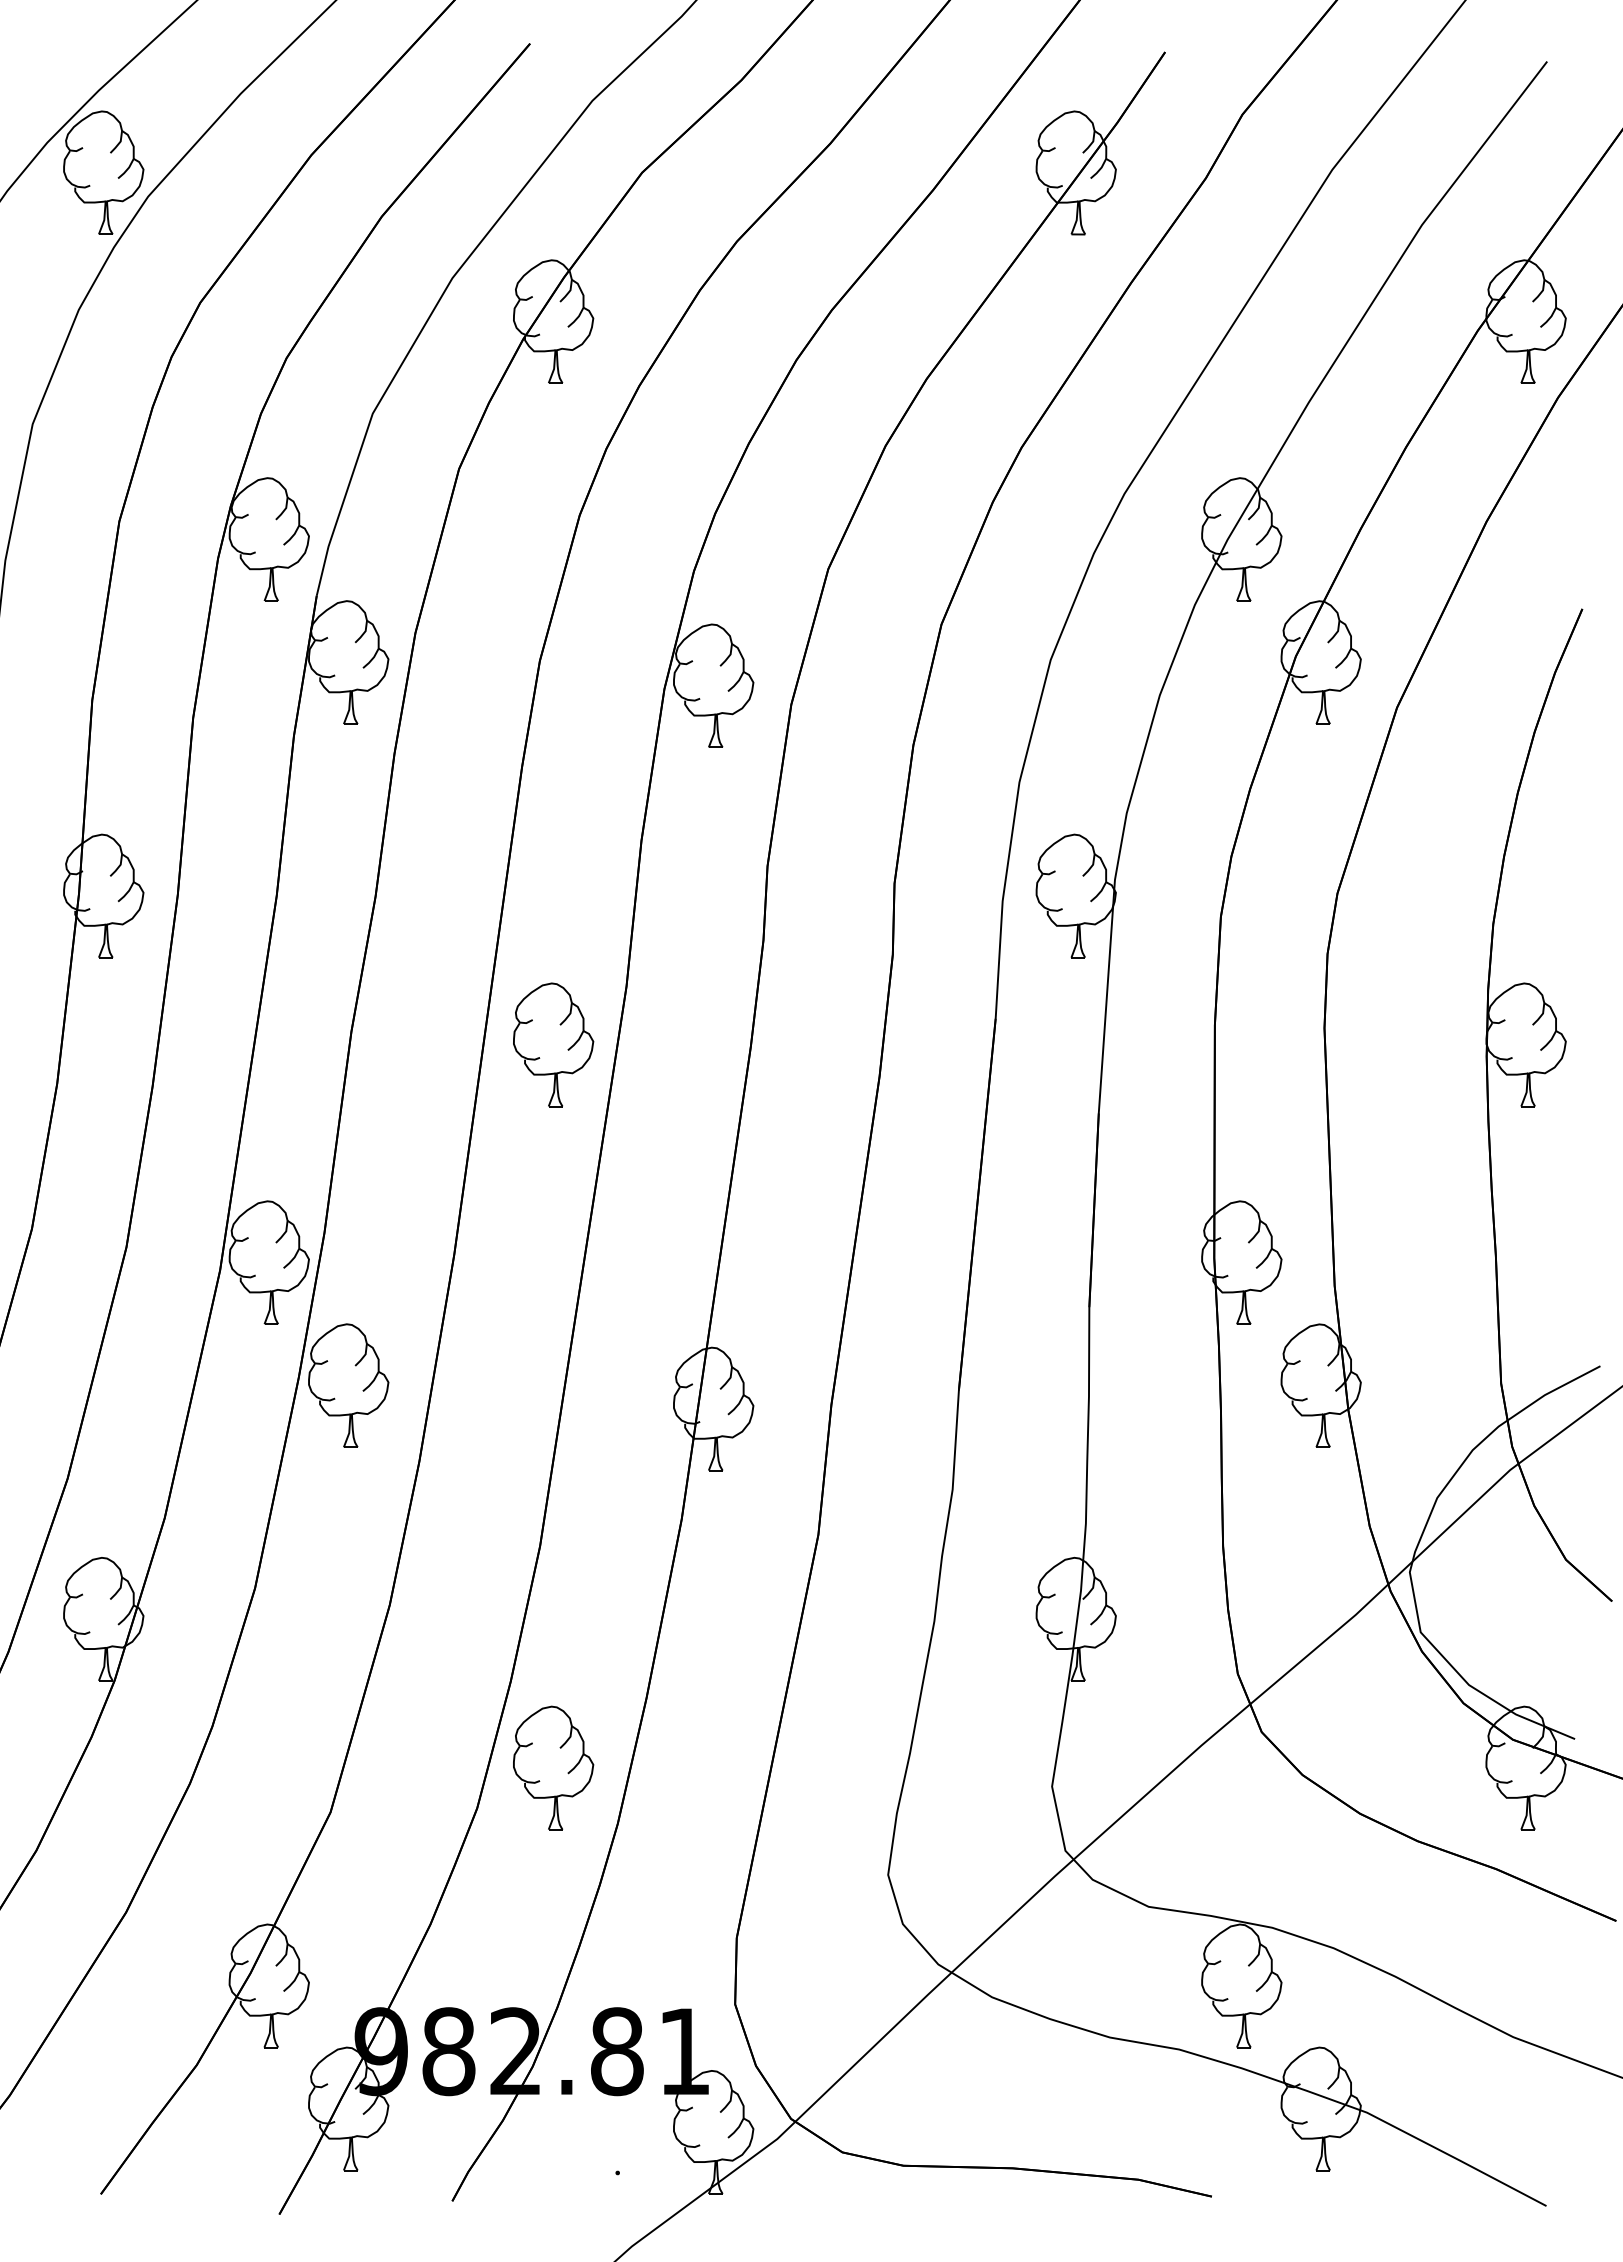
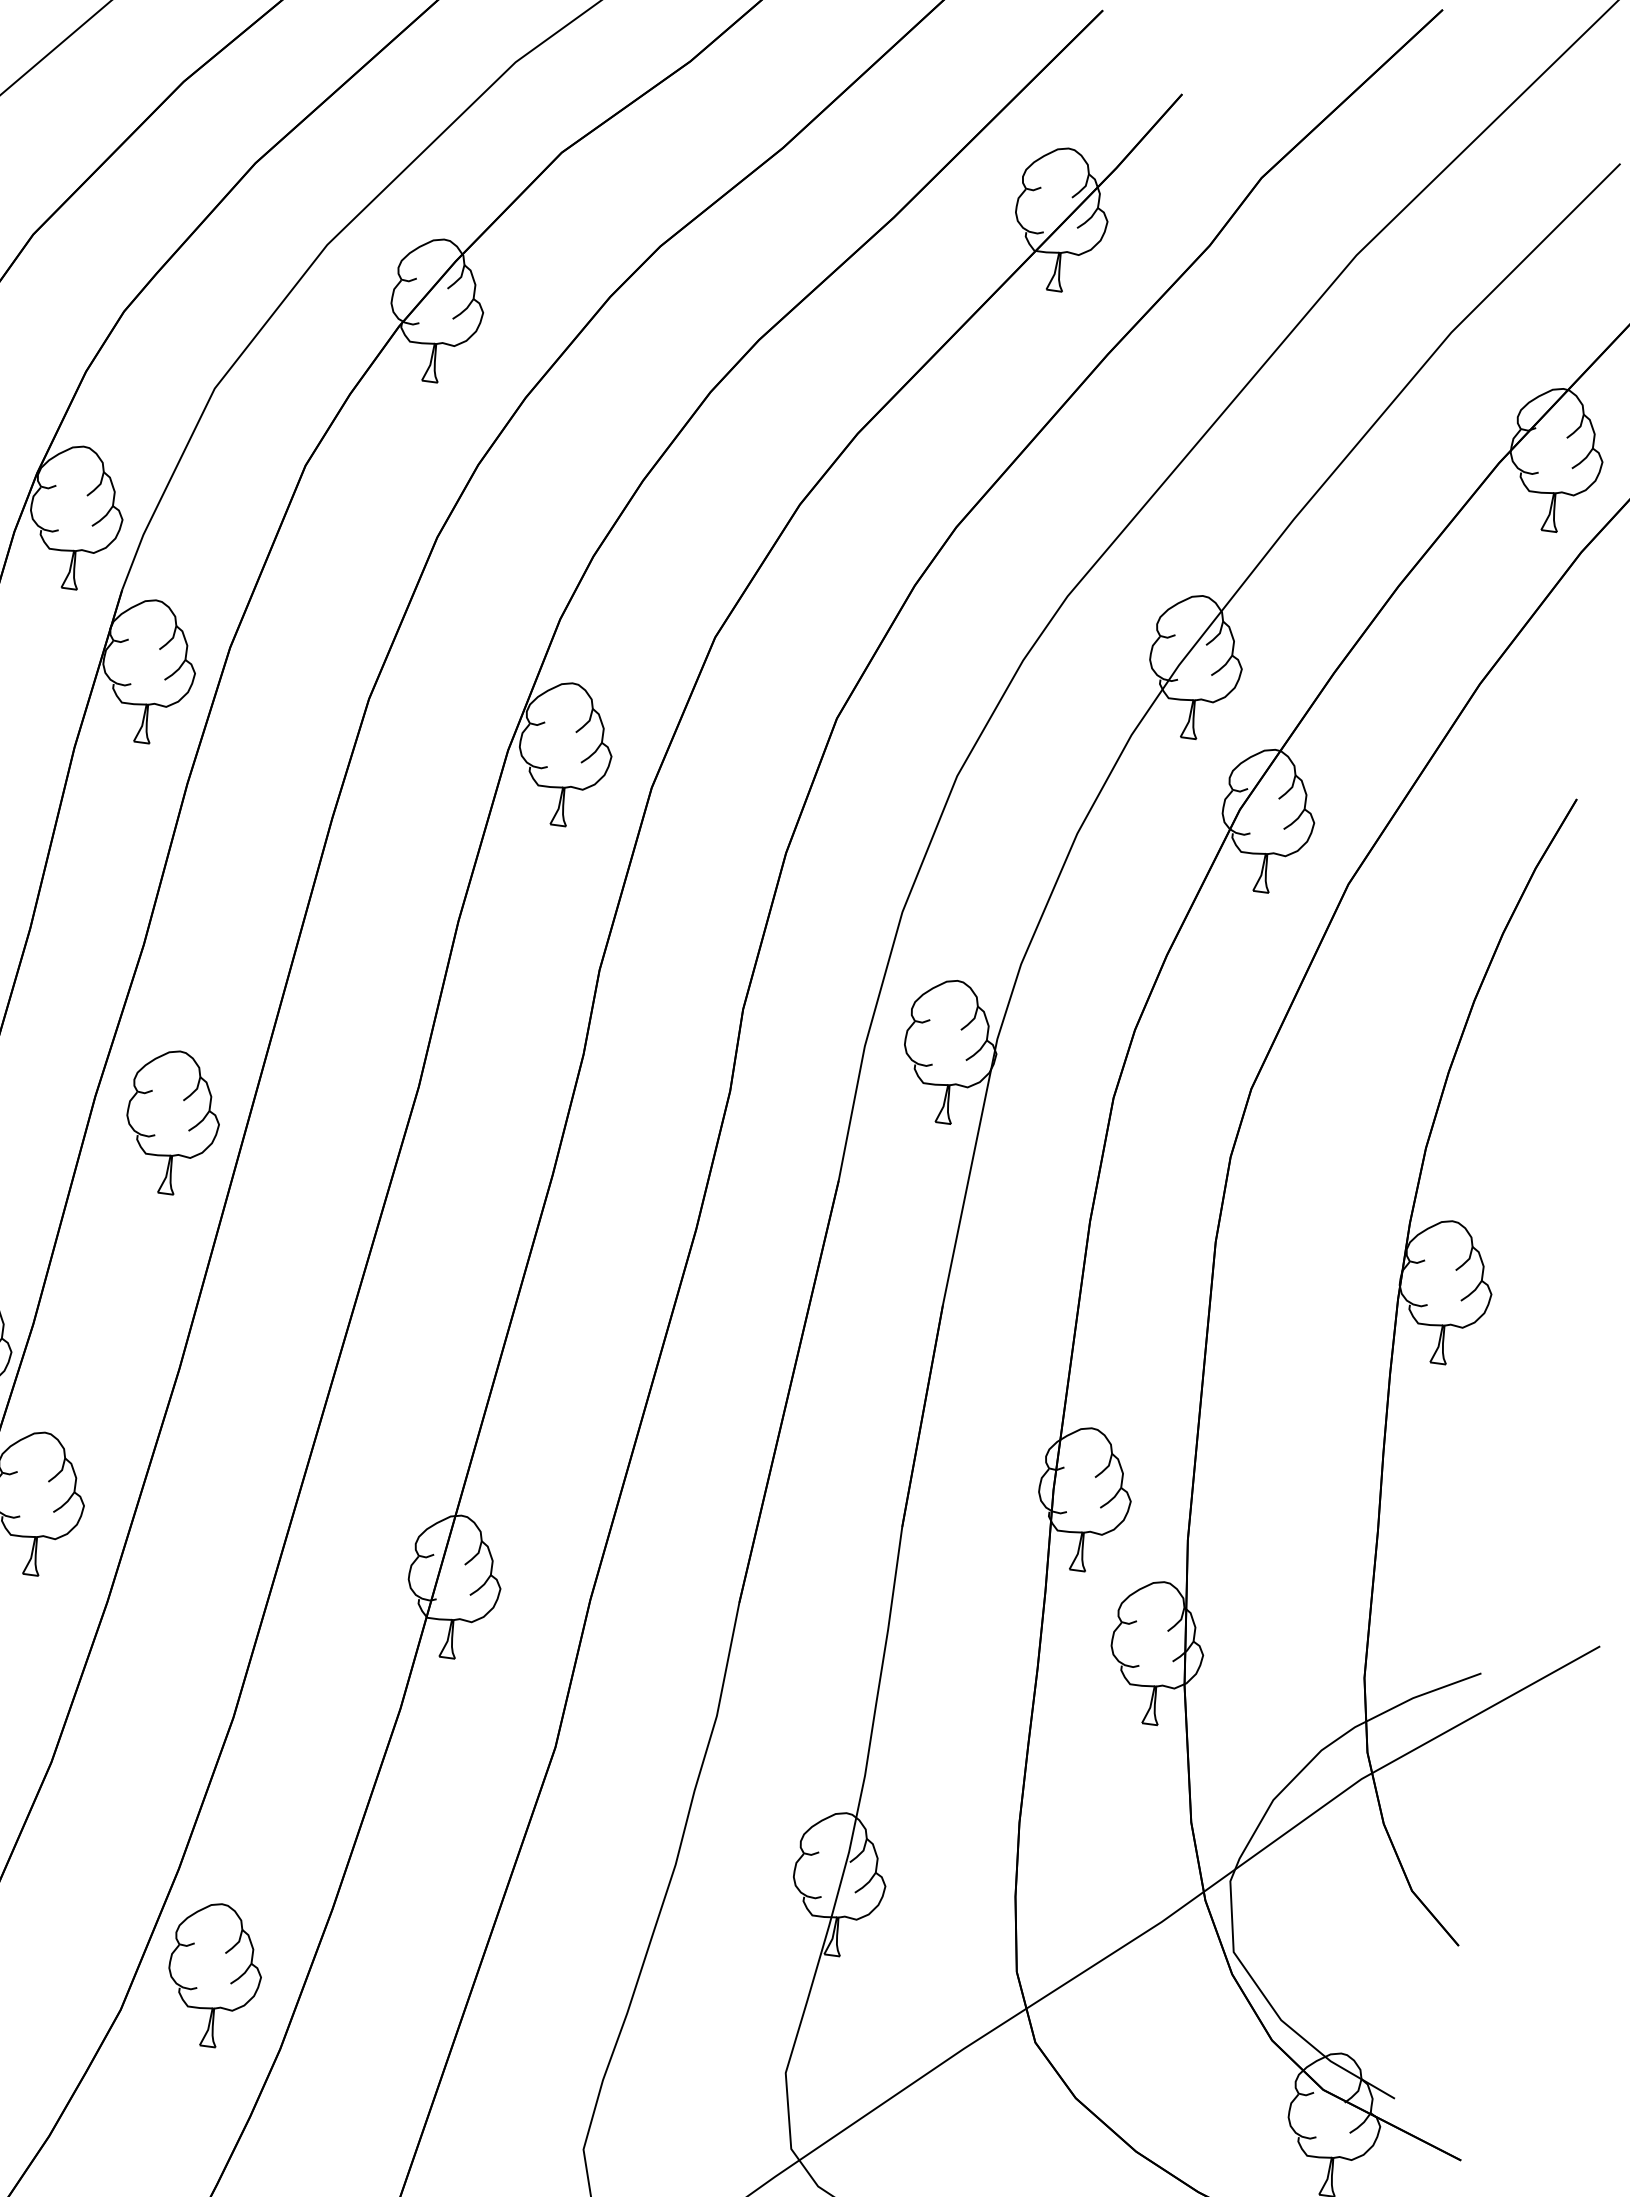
part: (553, 1044) -> (172, 1121), moved

